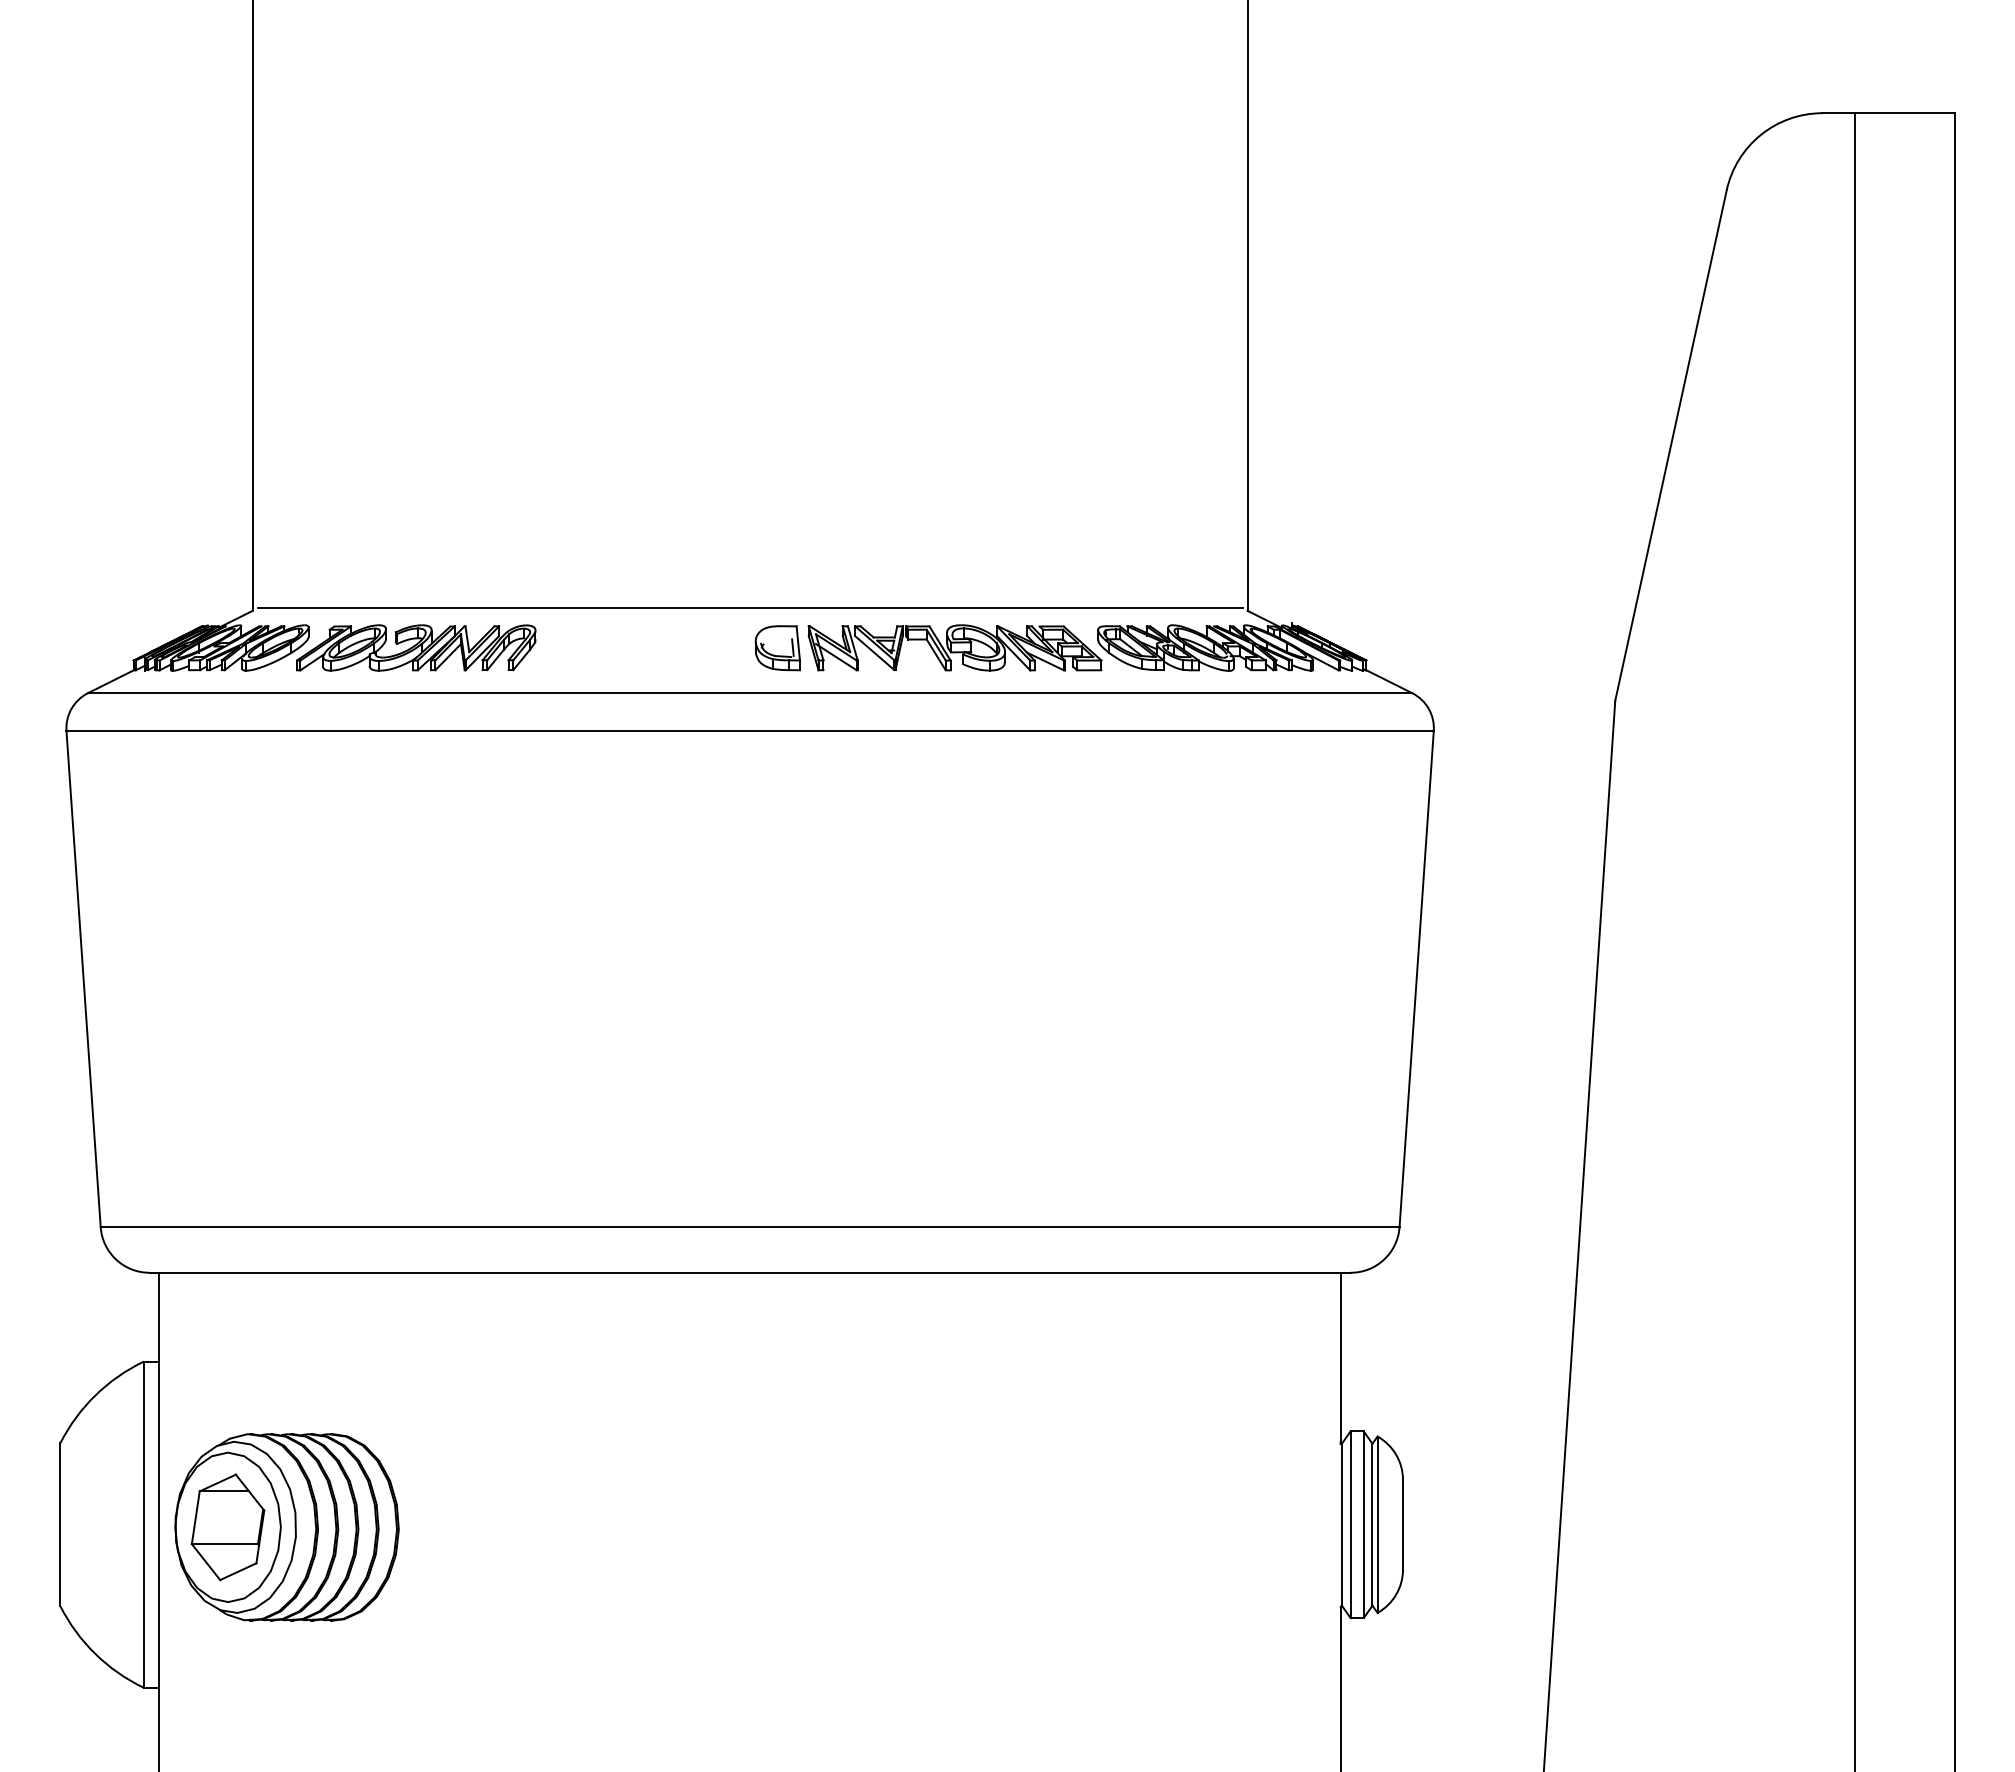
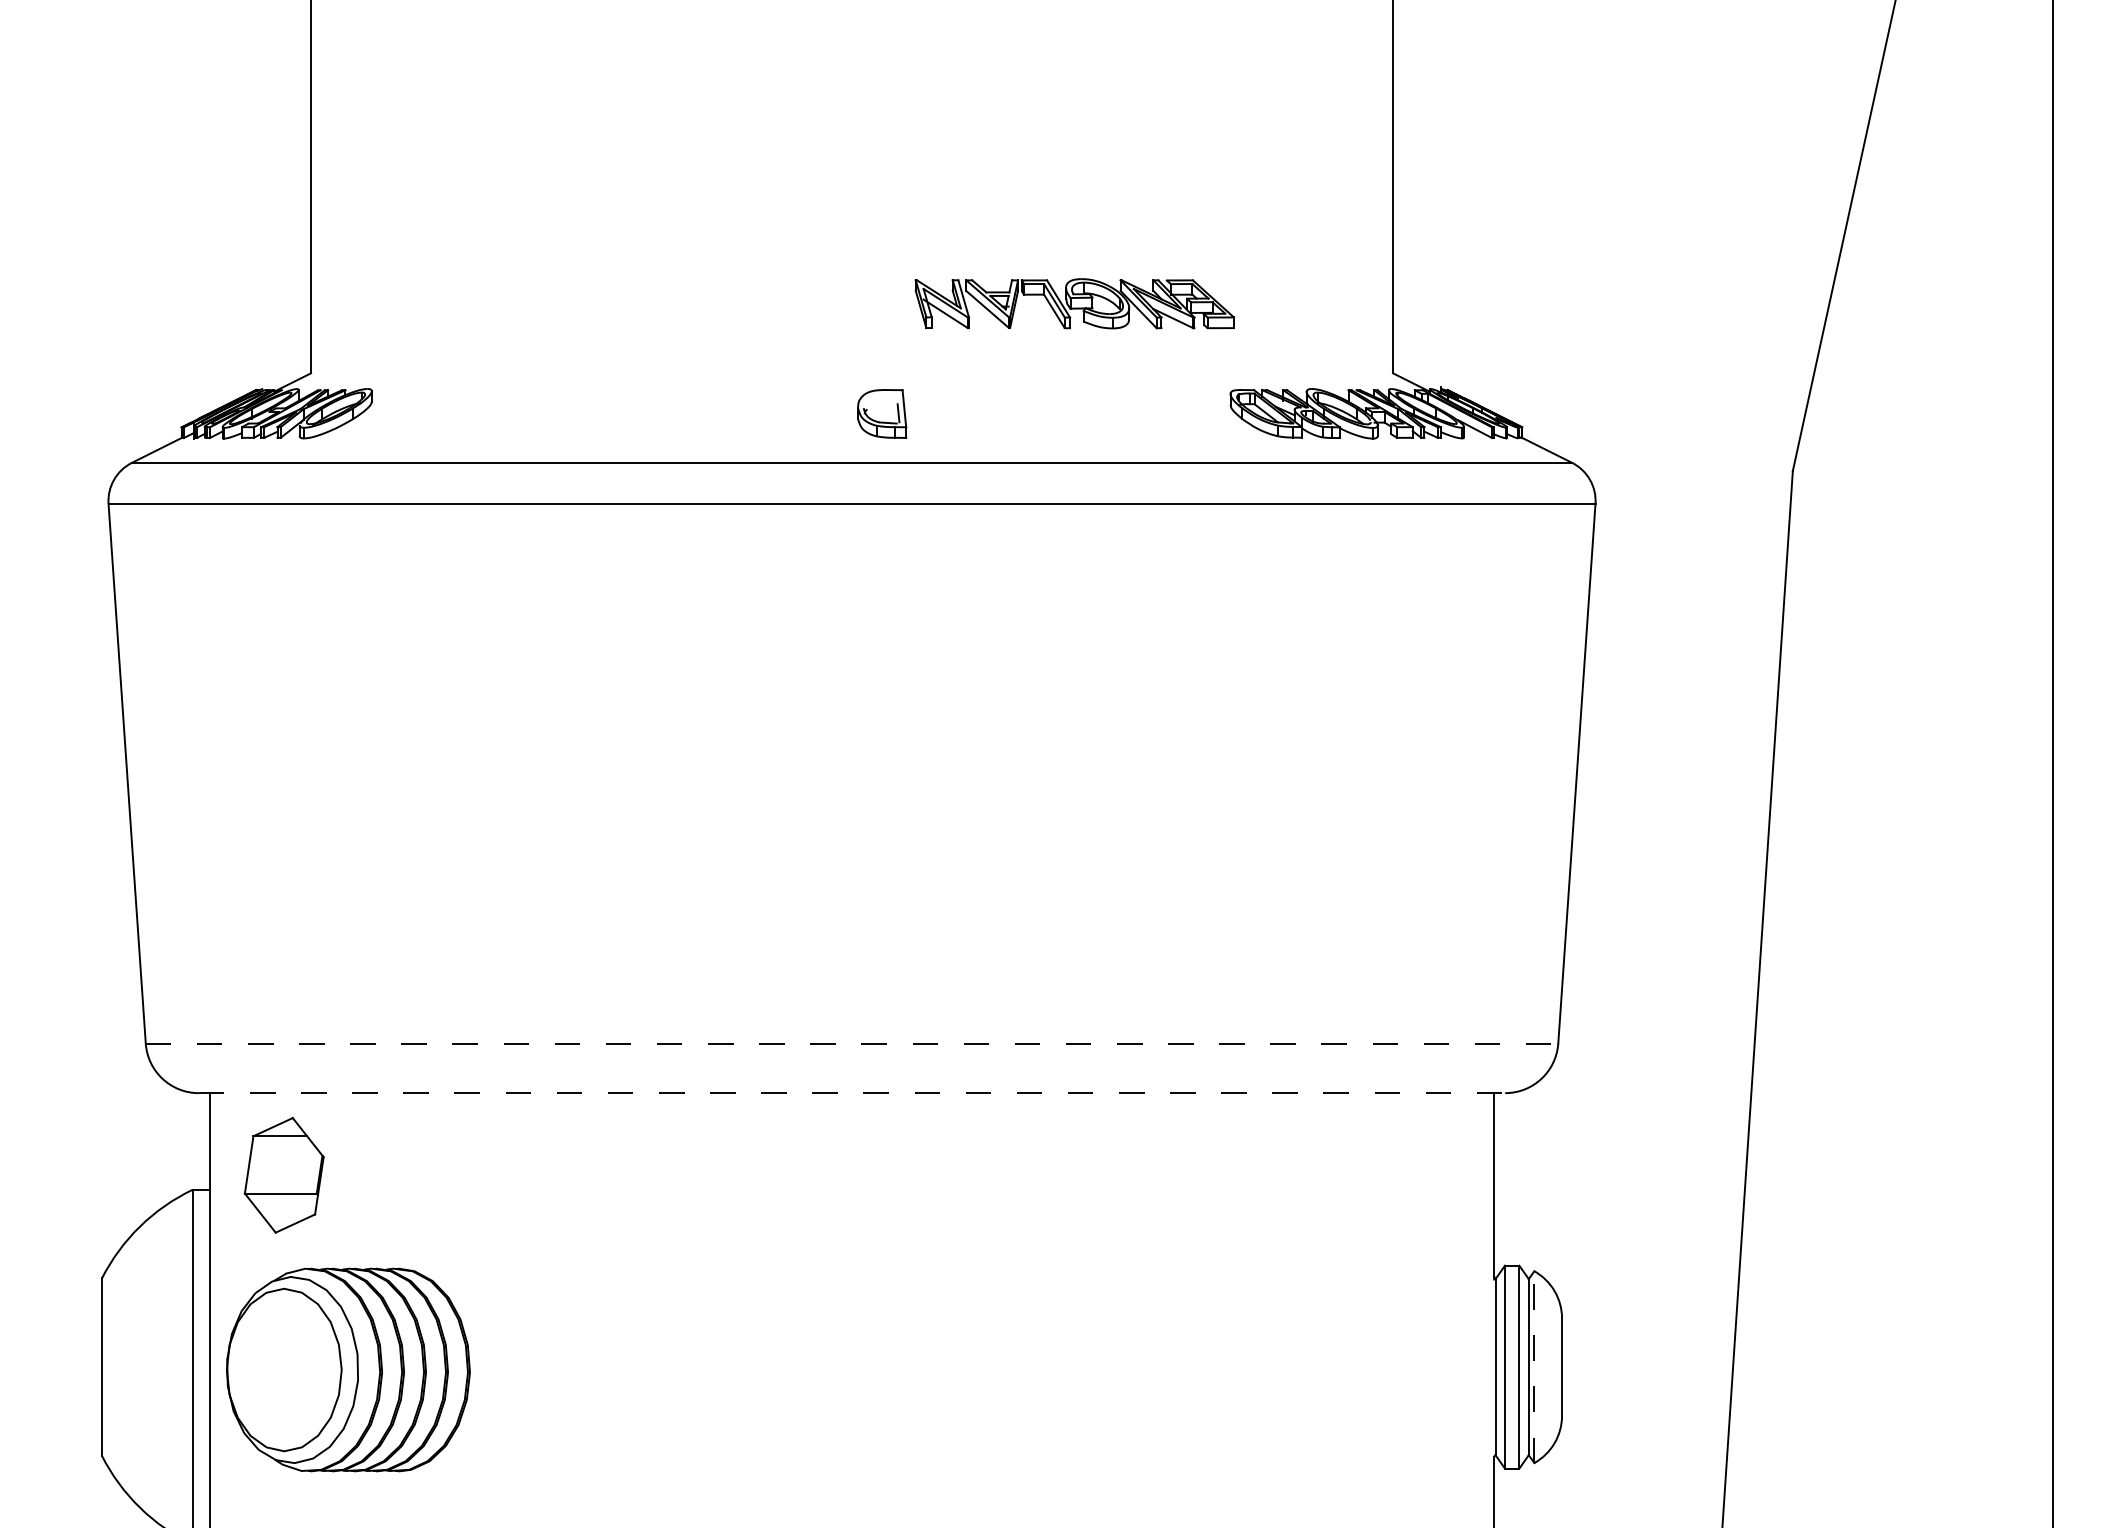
line: (749, 608) -> (851, 370), removed
part: (416, 647) -> (489, 413), removed
part: (954, 647) -> (1074, 303), moved
line: (750, 1227) -> (852, 1043), solid -> dashed
line: (750, 1272) -> (852, 1092), solid -> dashed
line: (1377, 1524) -> (1534, 1366), solid -> dashed
part: (227, 1527) -> (283, 1175), moved

